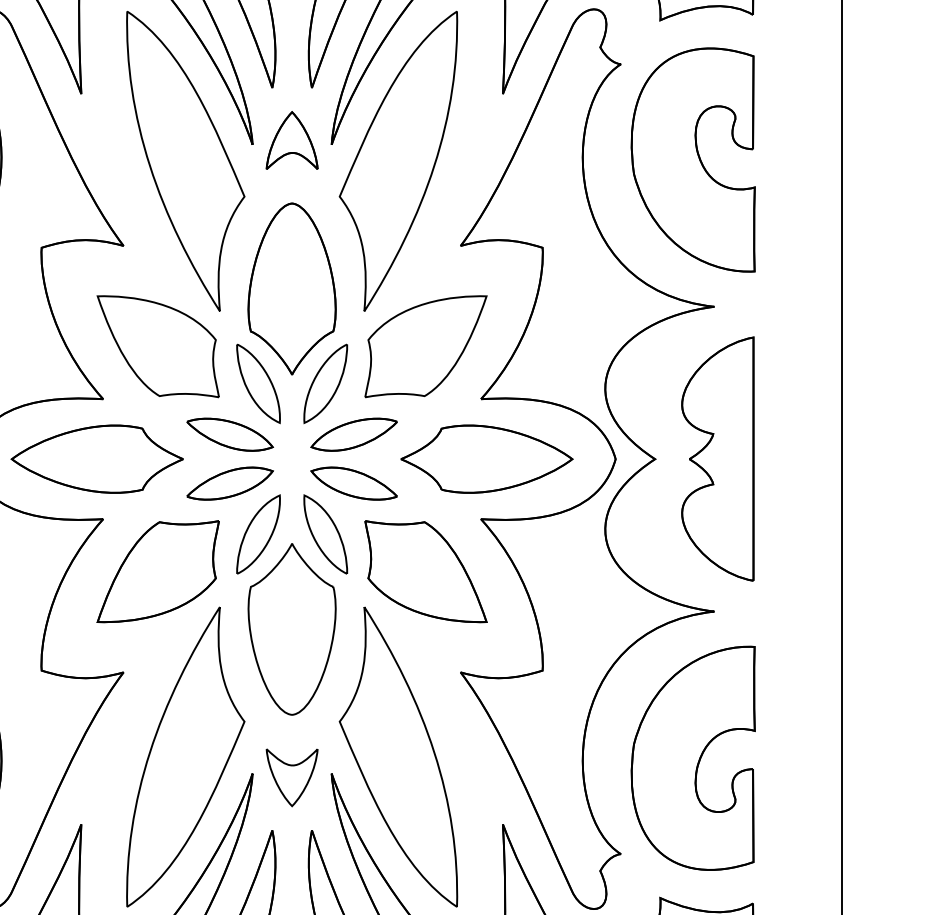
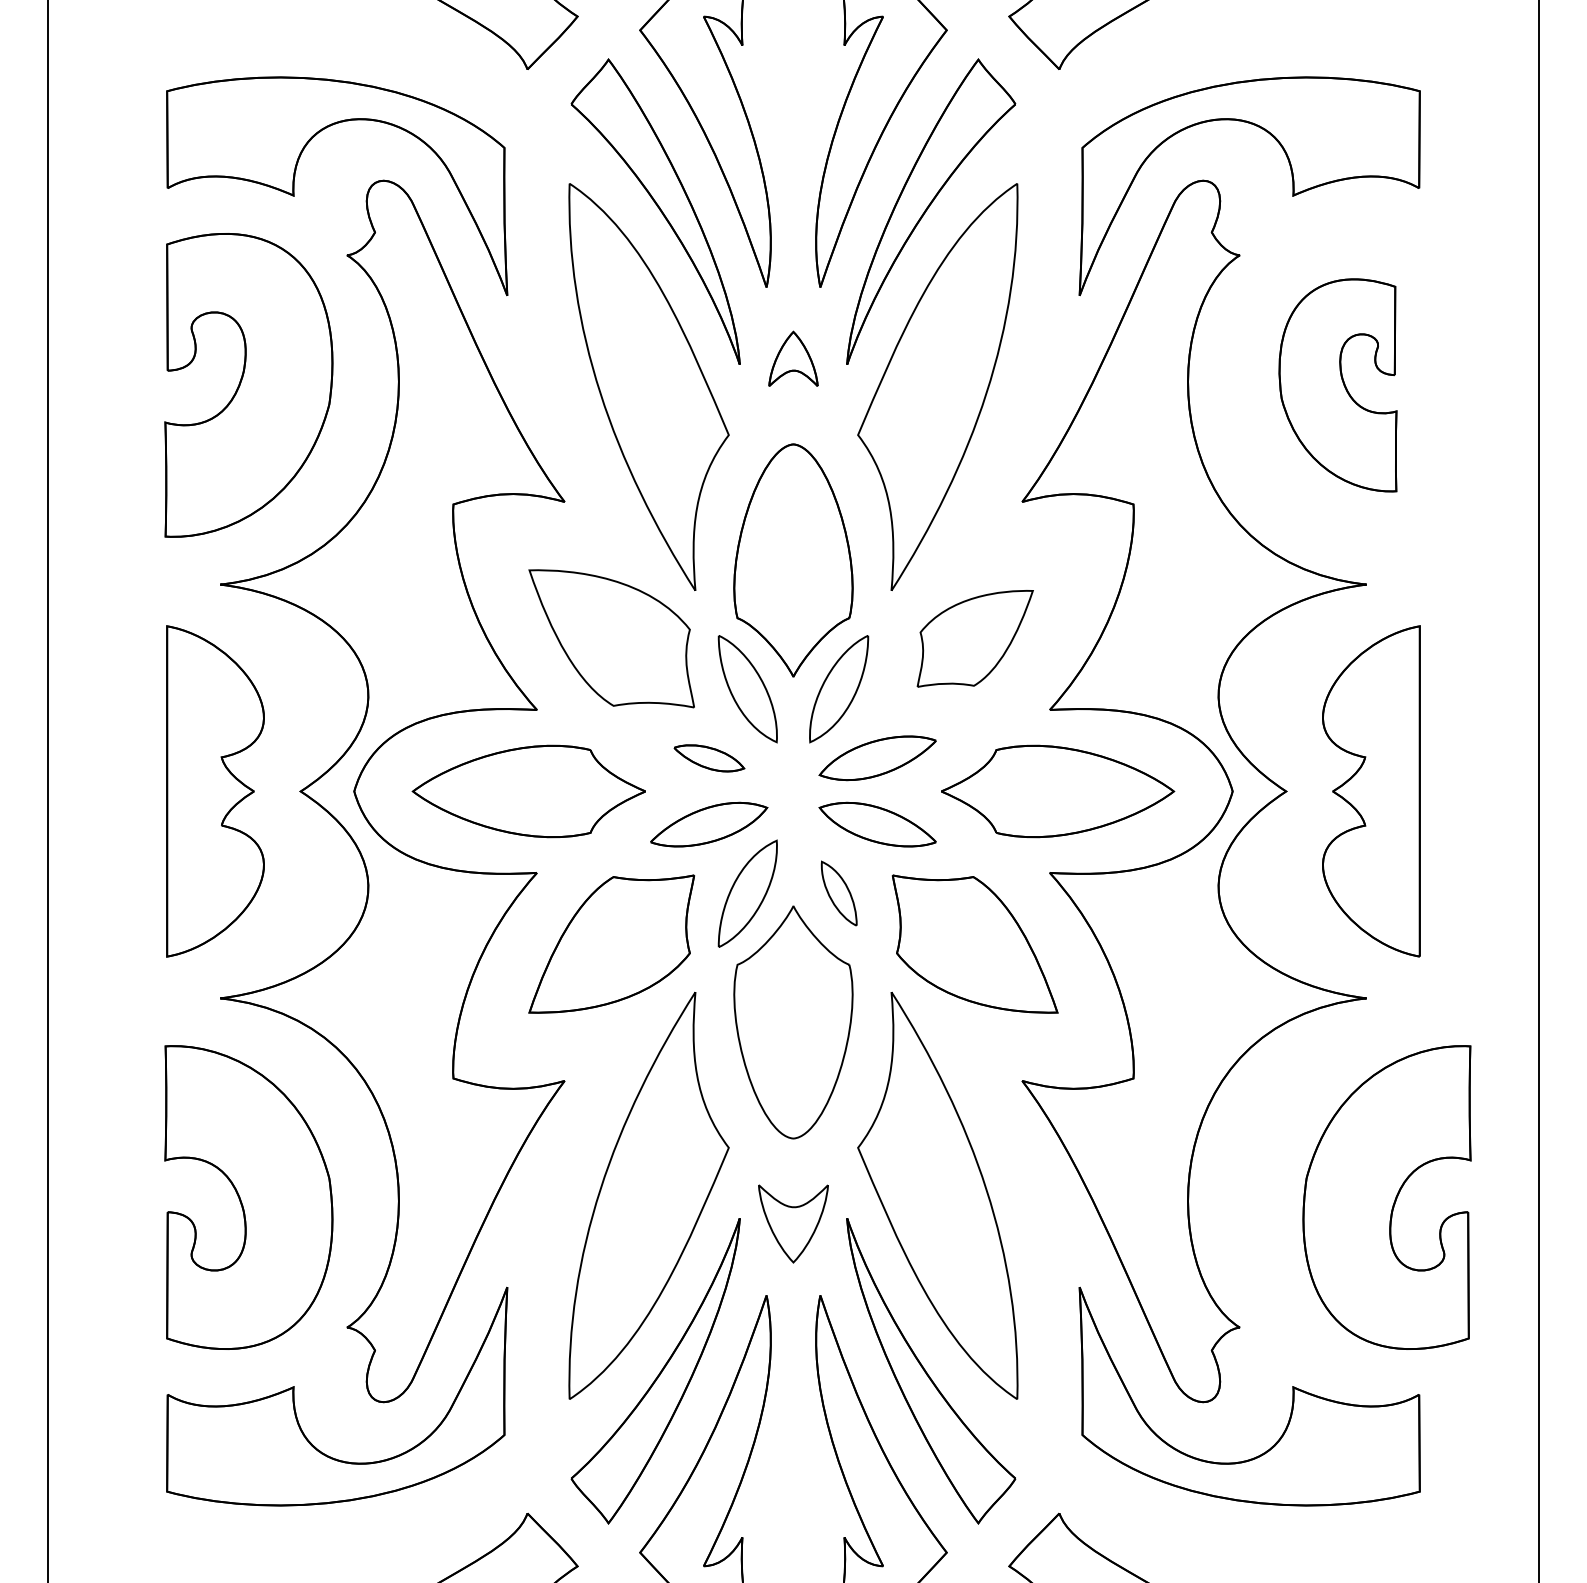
part: (292, 140) -> (793, 358), size x0.7
part: (692, 160) -> (1337, 385), size x0.7
part: (426, 346) -> (975, 638), size x0.7
part: (230, 434) -> (709, 758), size x0.6
part: (326, 534) -> (839, 893), size x0.6
part: (692, 758) -> (1386, 1197), moved

